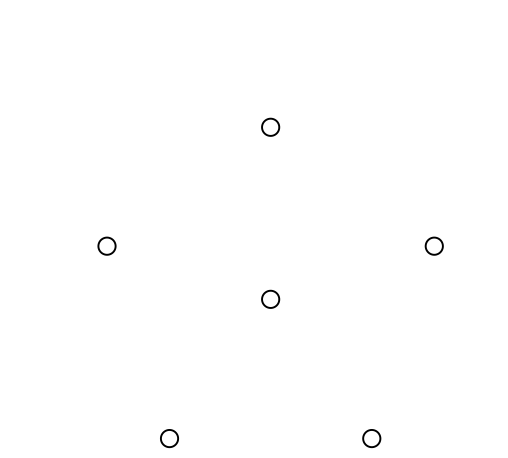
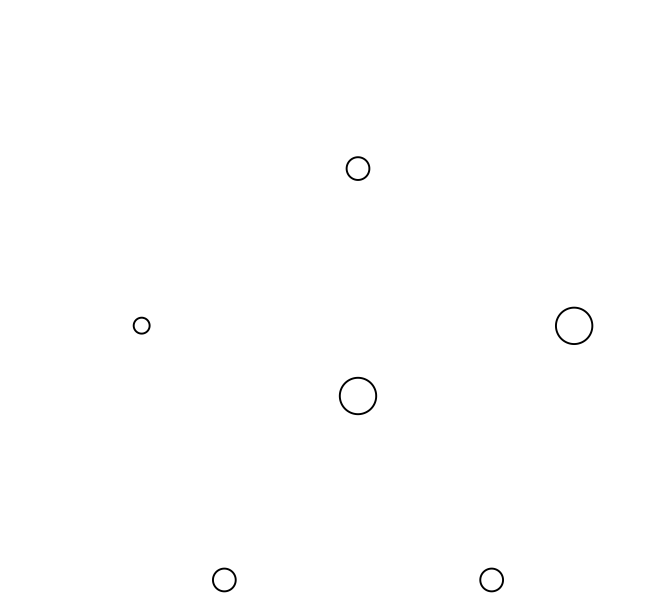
part: (106, 246) -> (141, 325), size x0.7
part: (434, 246) -> (574, 325), size x1.6
part: (270, 298) -> (357, 395), size x1.6

